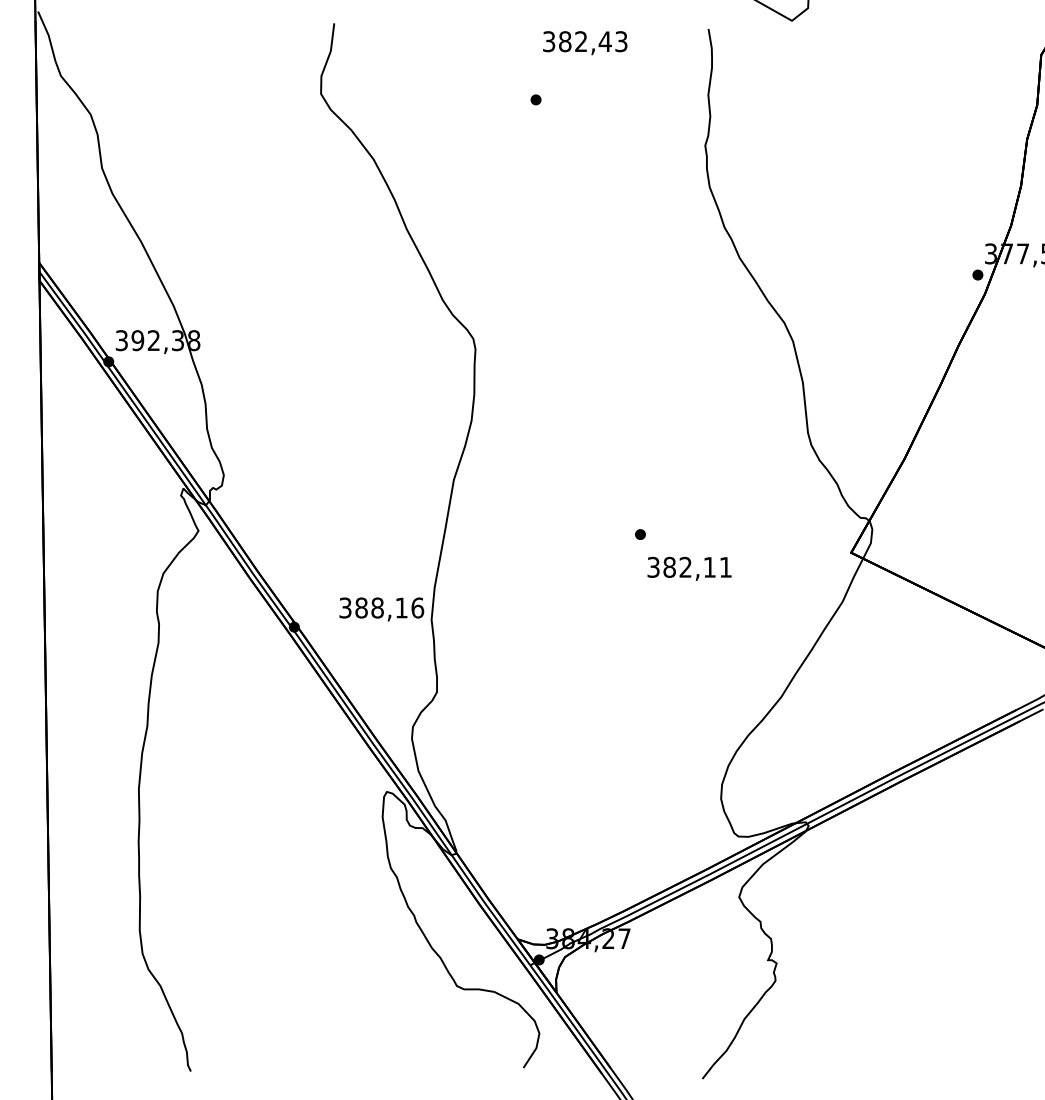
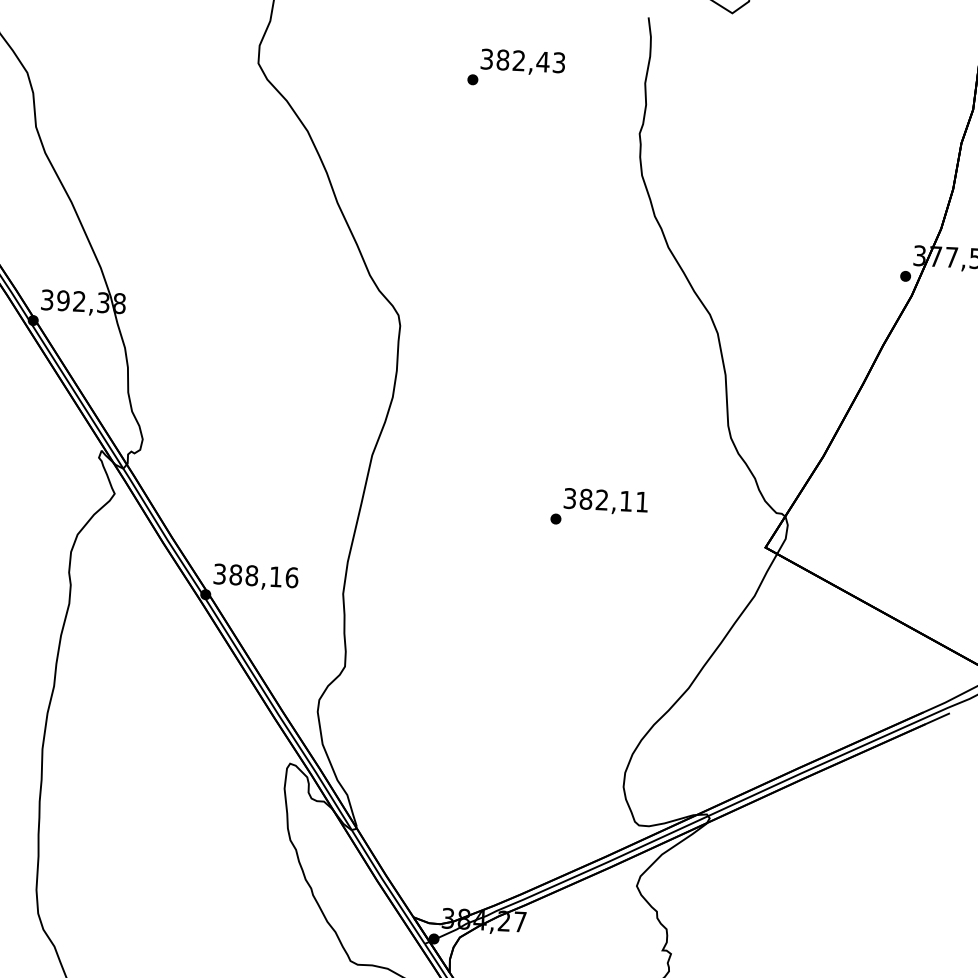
text: (585, 43) -> (523, 62), moved
text: (689, 568) -> (605, 501), moved
text: (381, 609) -> (255, 577), moved

